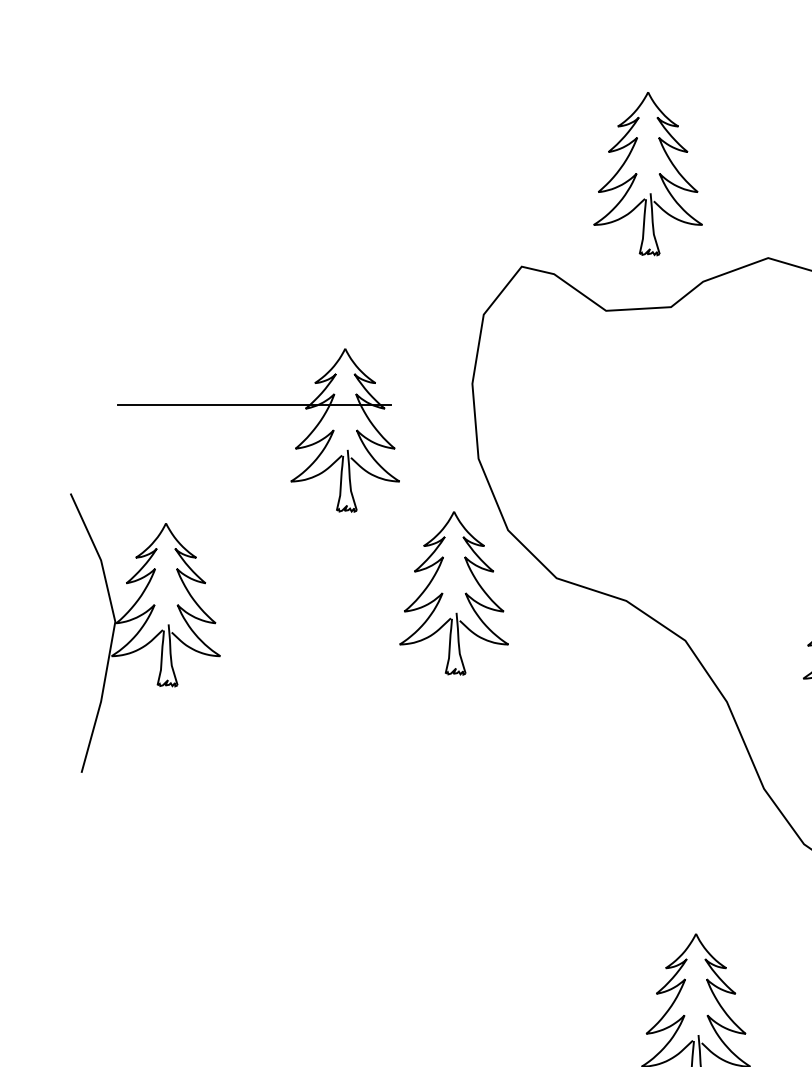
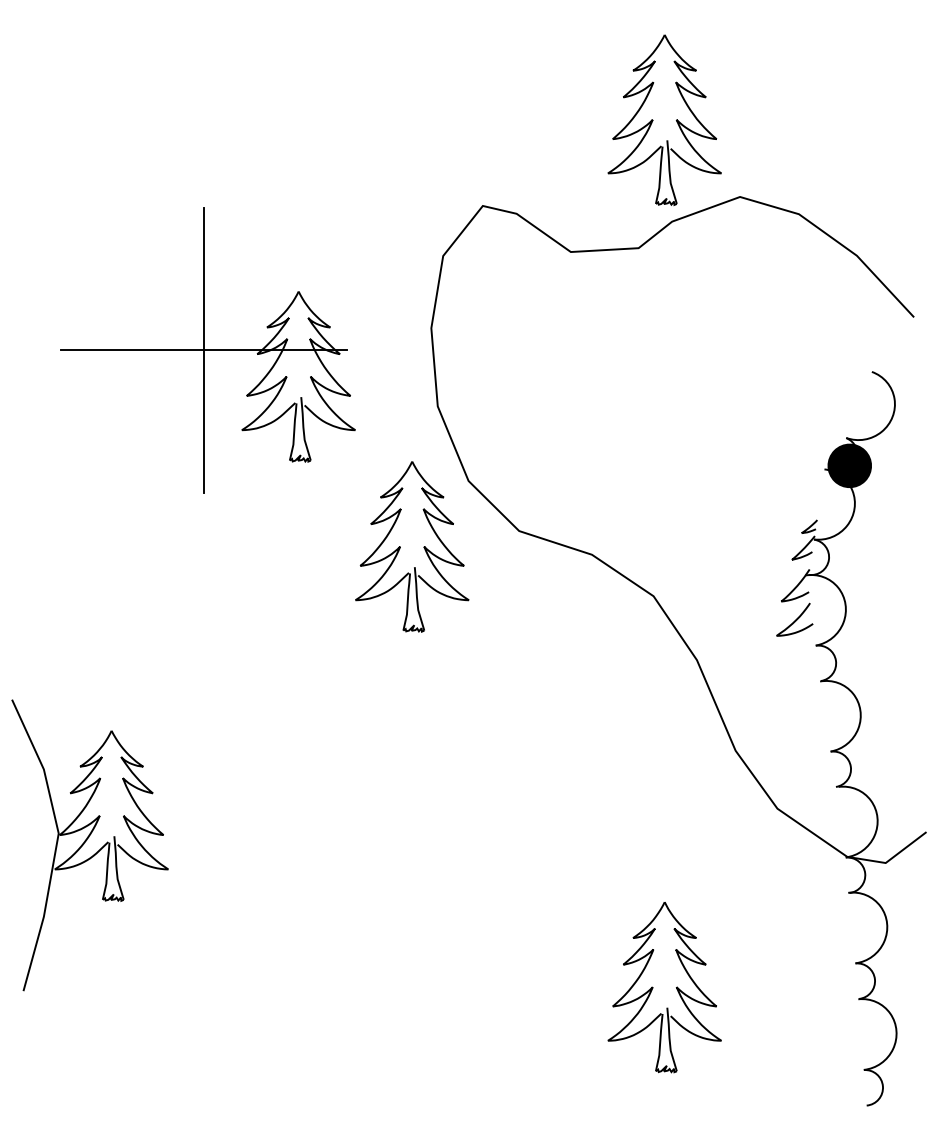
part: (647, 173) -> (664, 119), moved
line: (254, 405) -> (203, 350), added
part: (144, 633) -> (89, 845), moved

